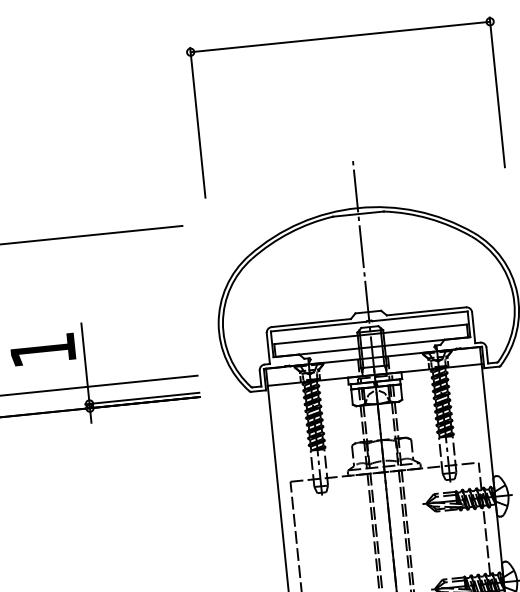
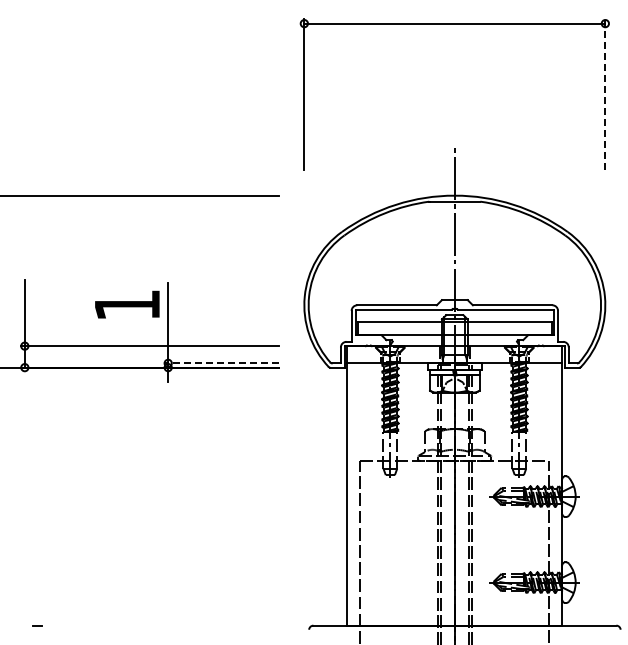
line: (497, 92) -> (605, 94), solid -> dashed
line: (141, 398) -> (220, 363), solid -> dashed

